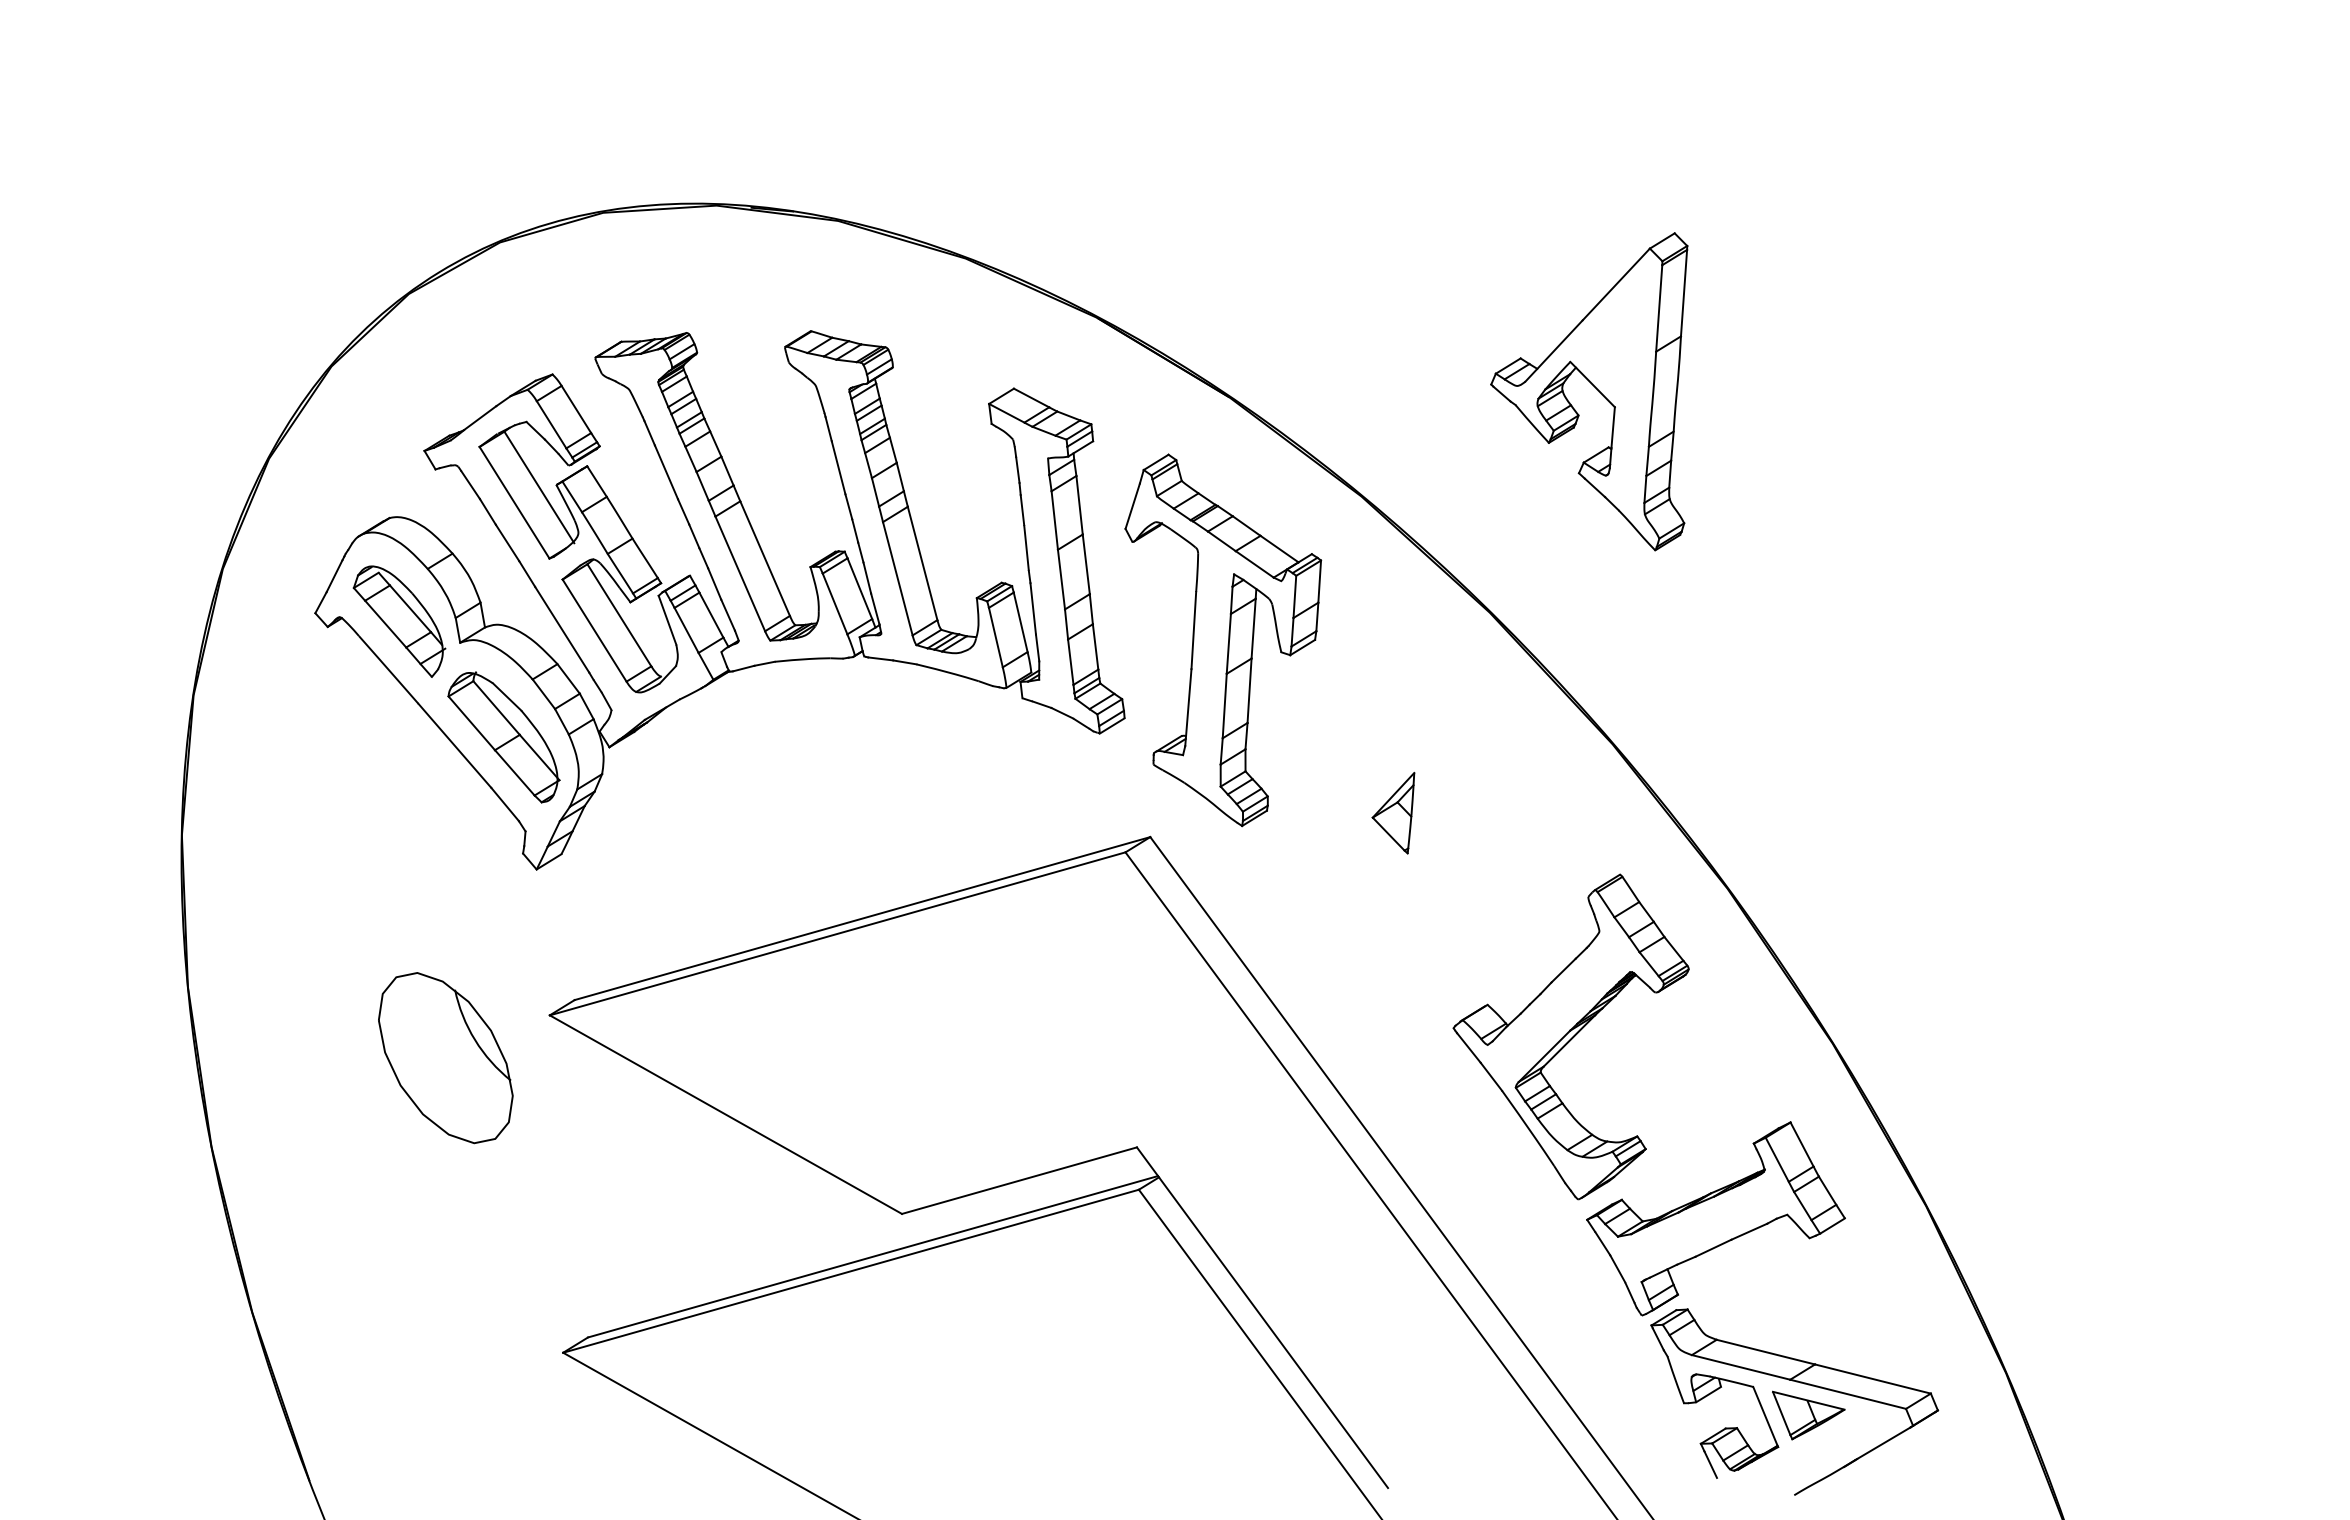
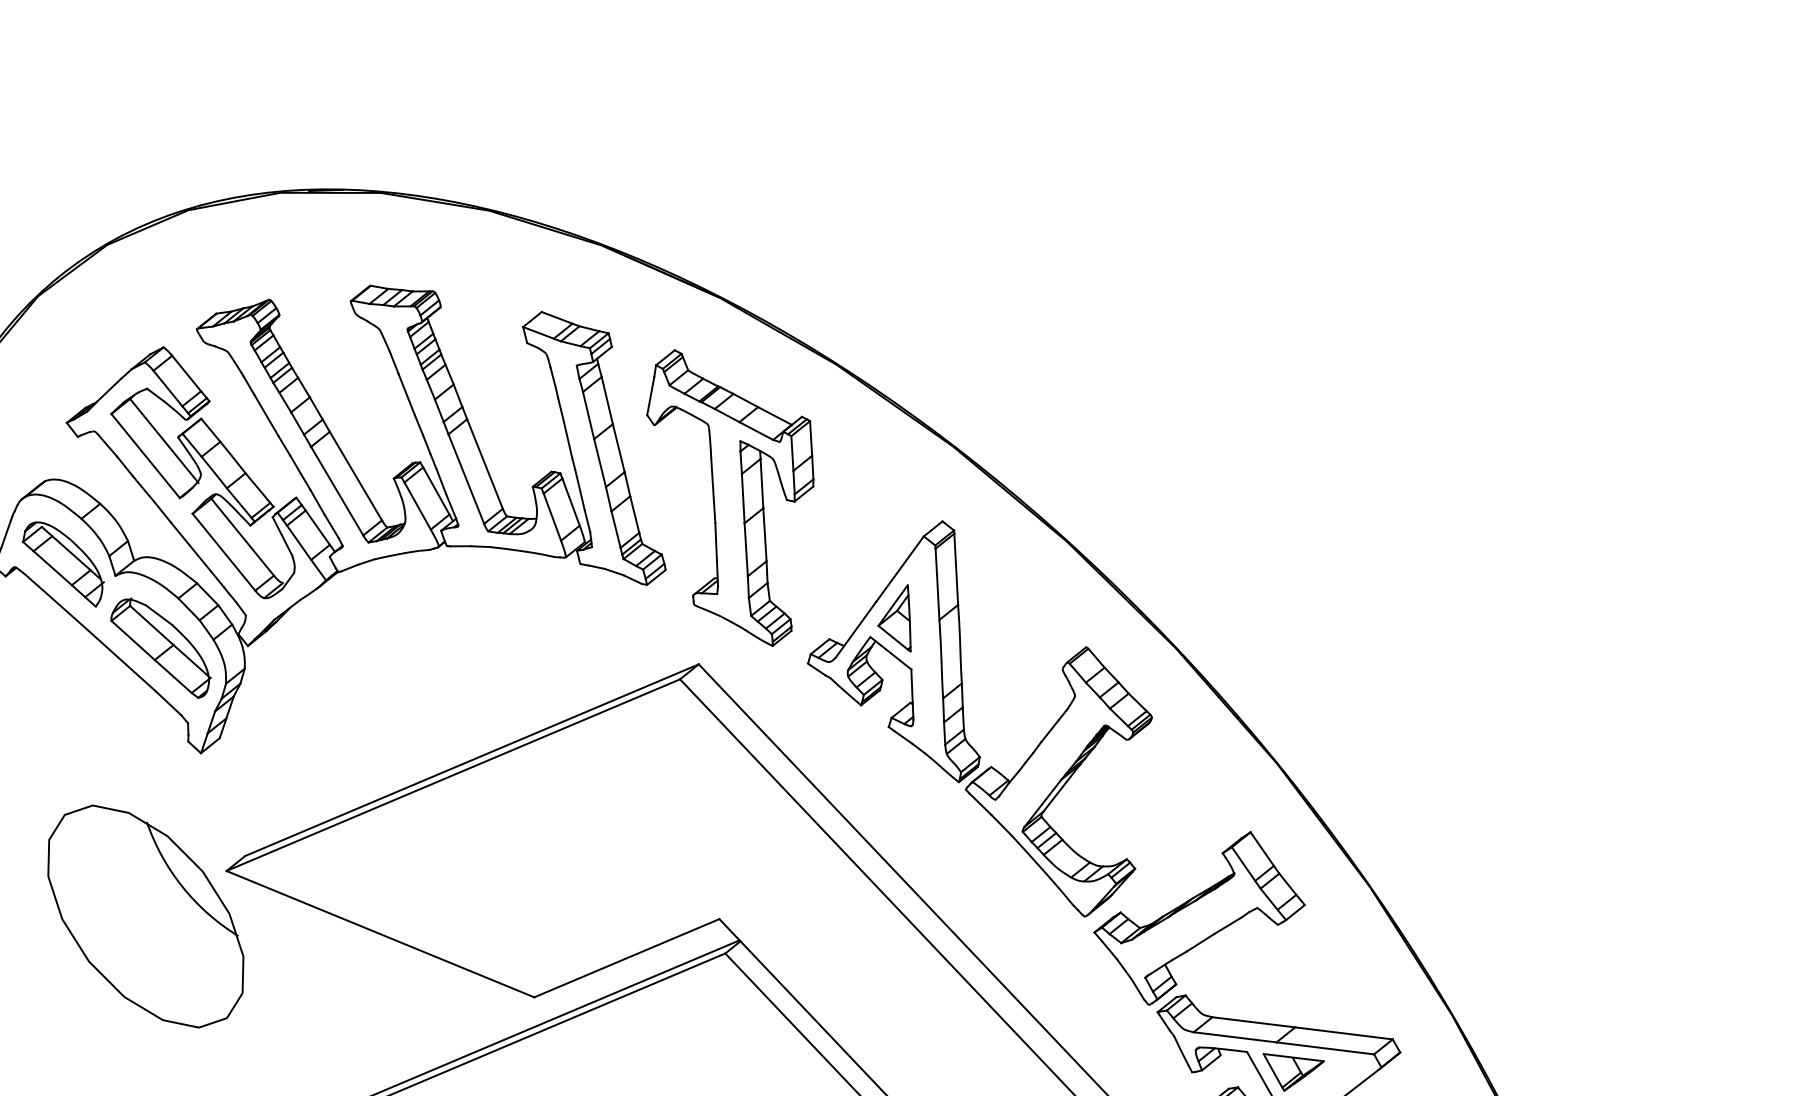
part: (1593, 386) -> (891, 654), moved
part: (445, 1057) -> (145, 916), size x1.67

